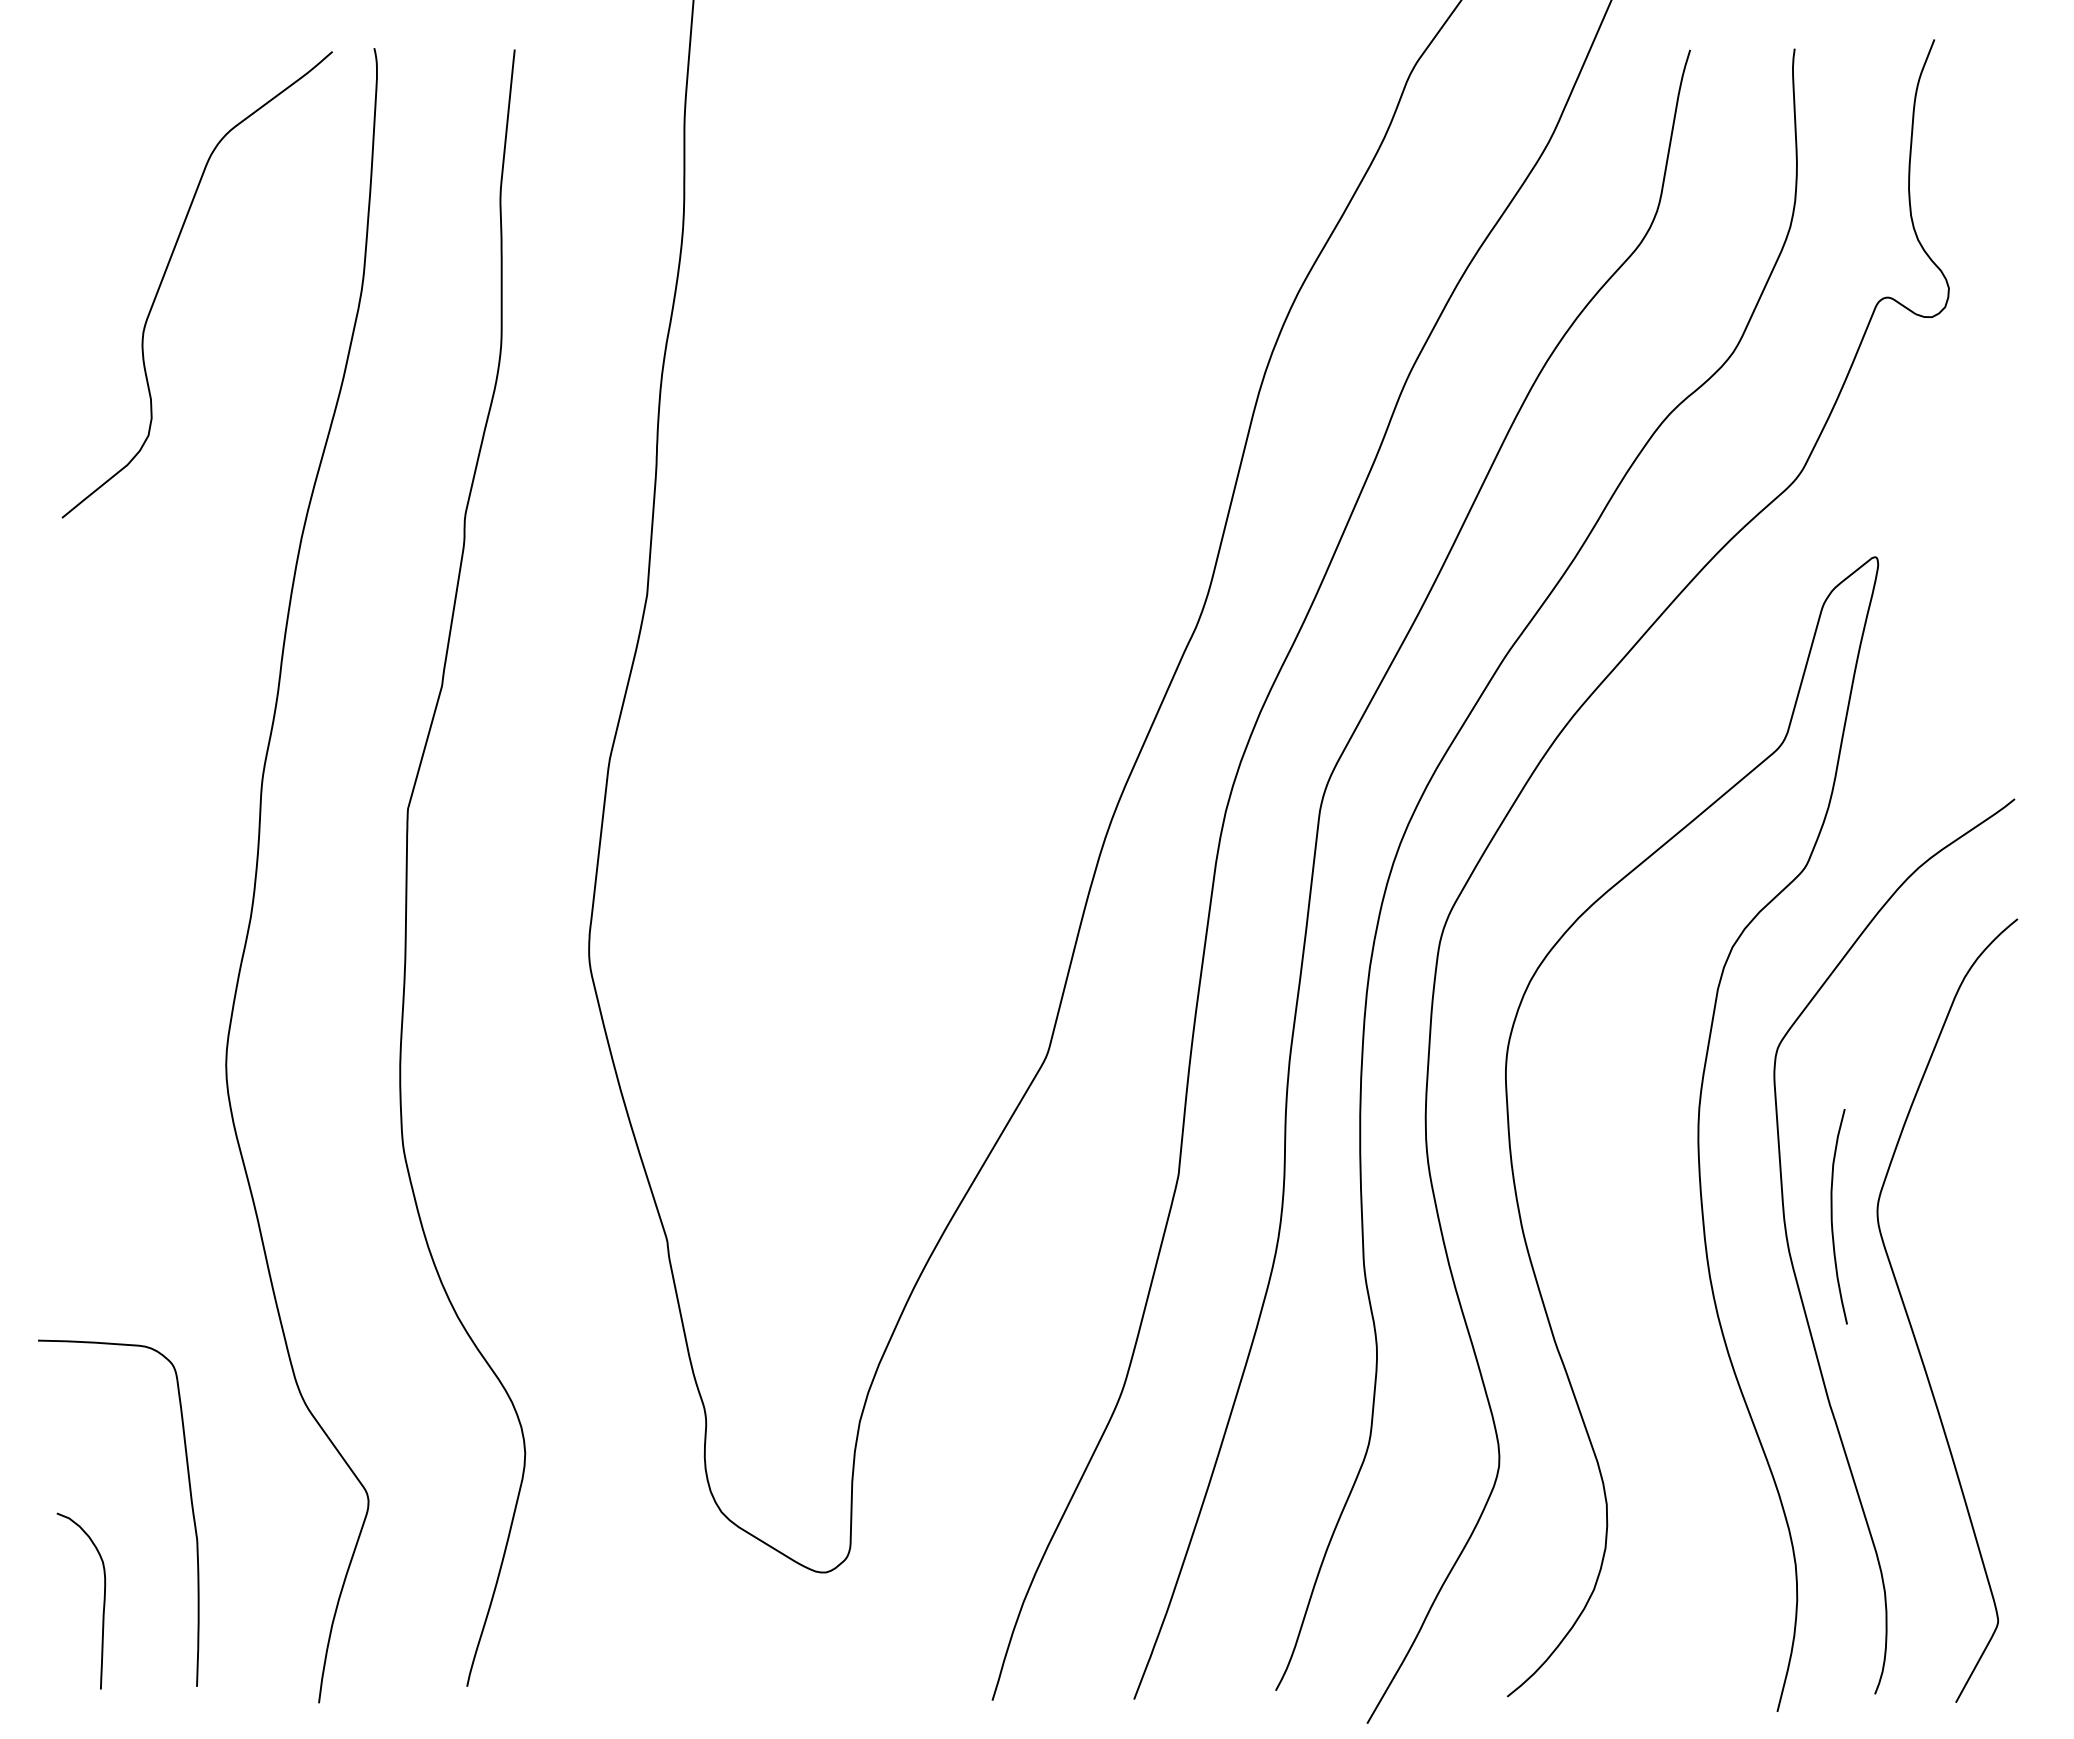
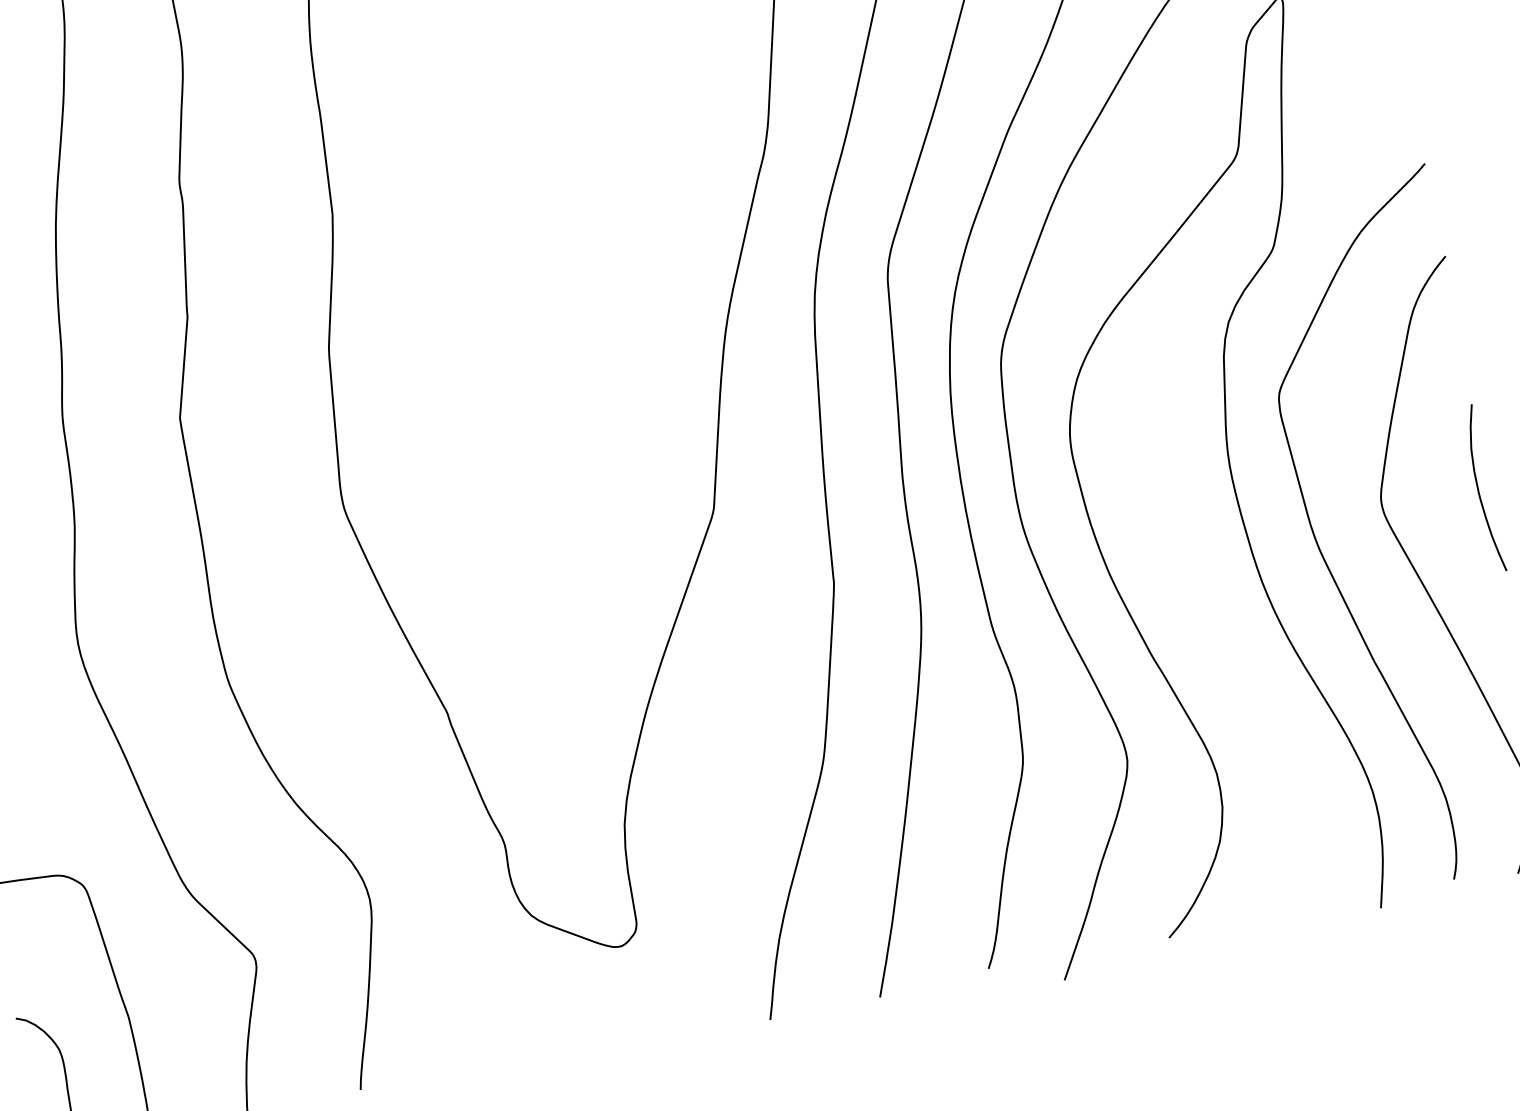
curve: (1832, 1216) -> (1478, 489), moved

